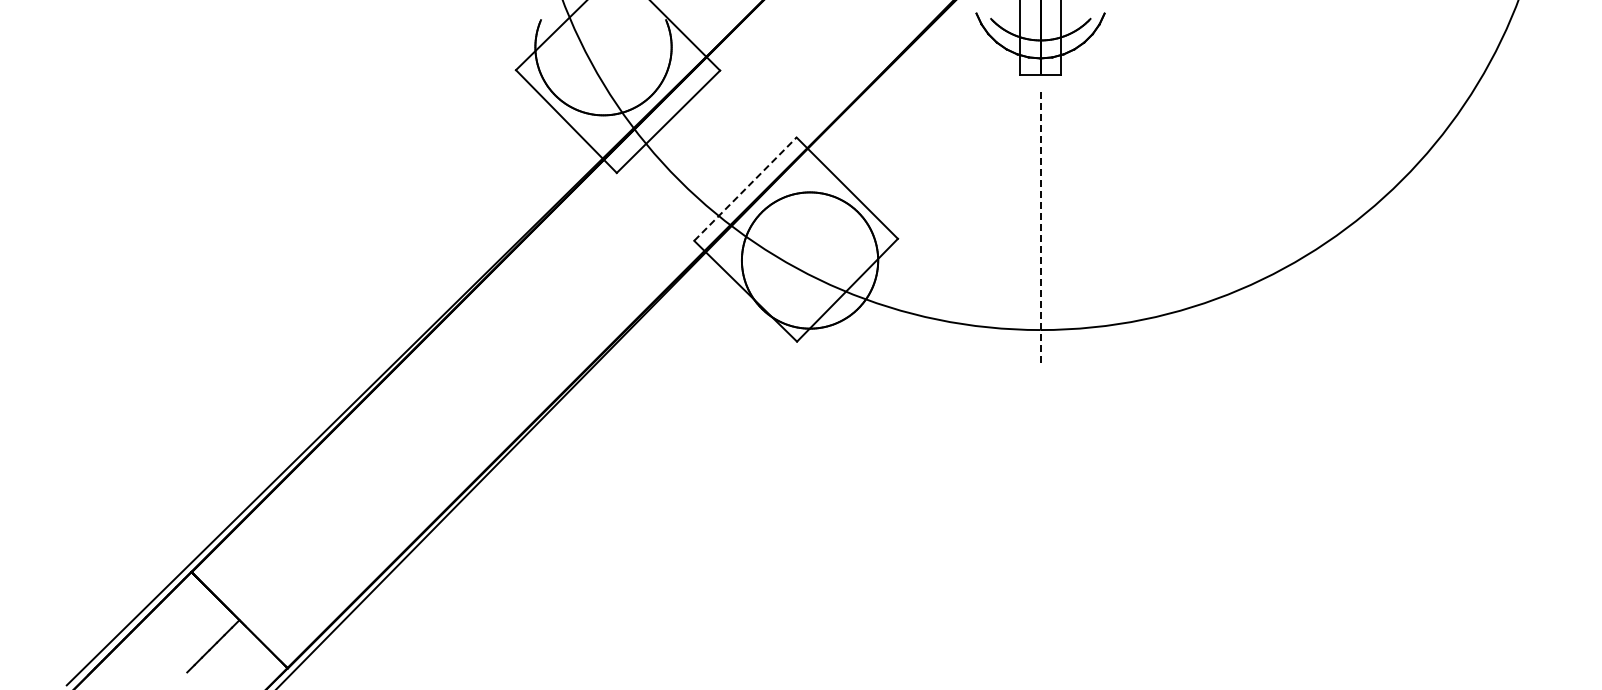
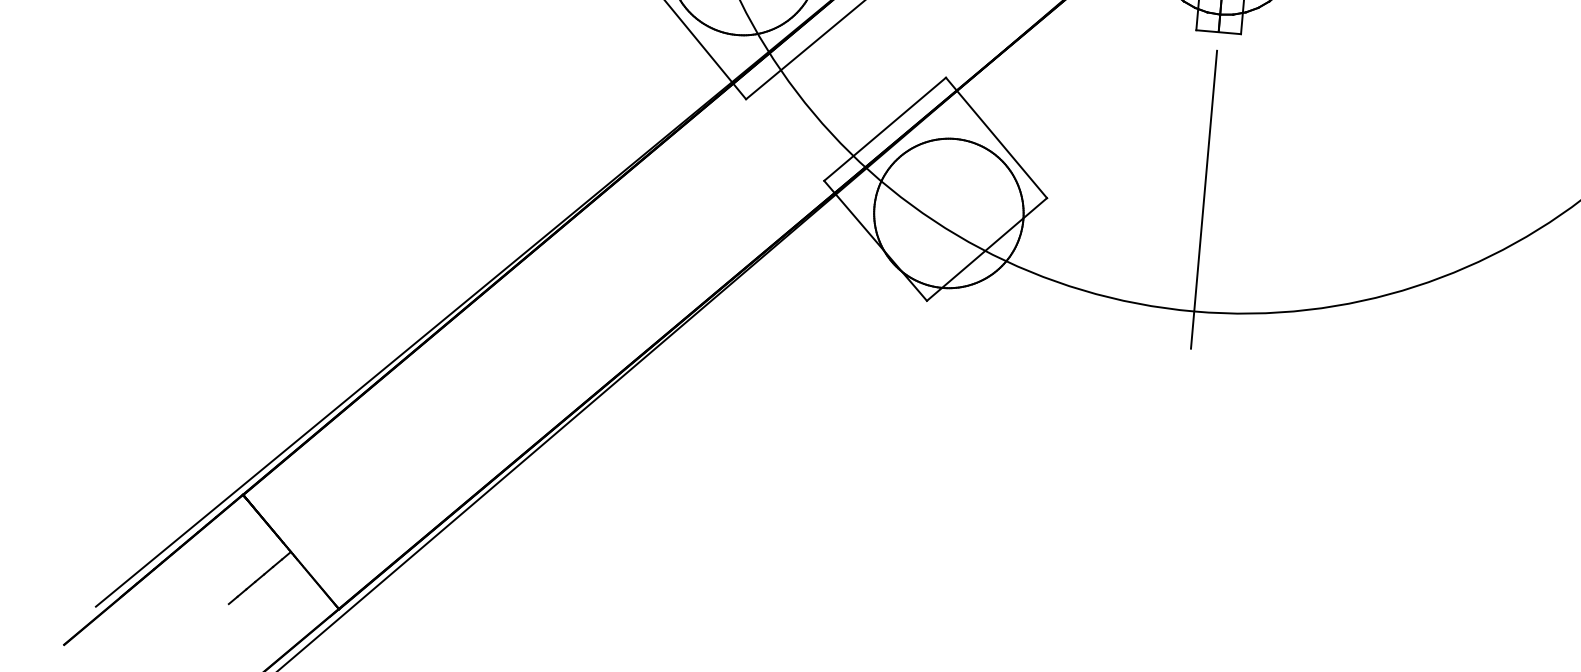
line: (745, 189) -> (885, 129), dashed -> solid
line: (1040, 228) -> (1203, 200), dashed -> solid

